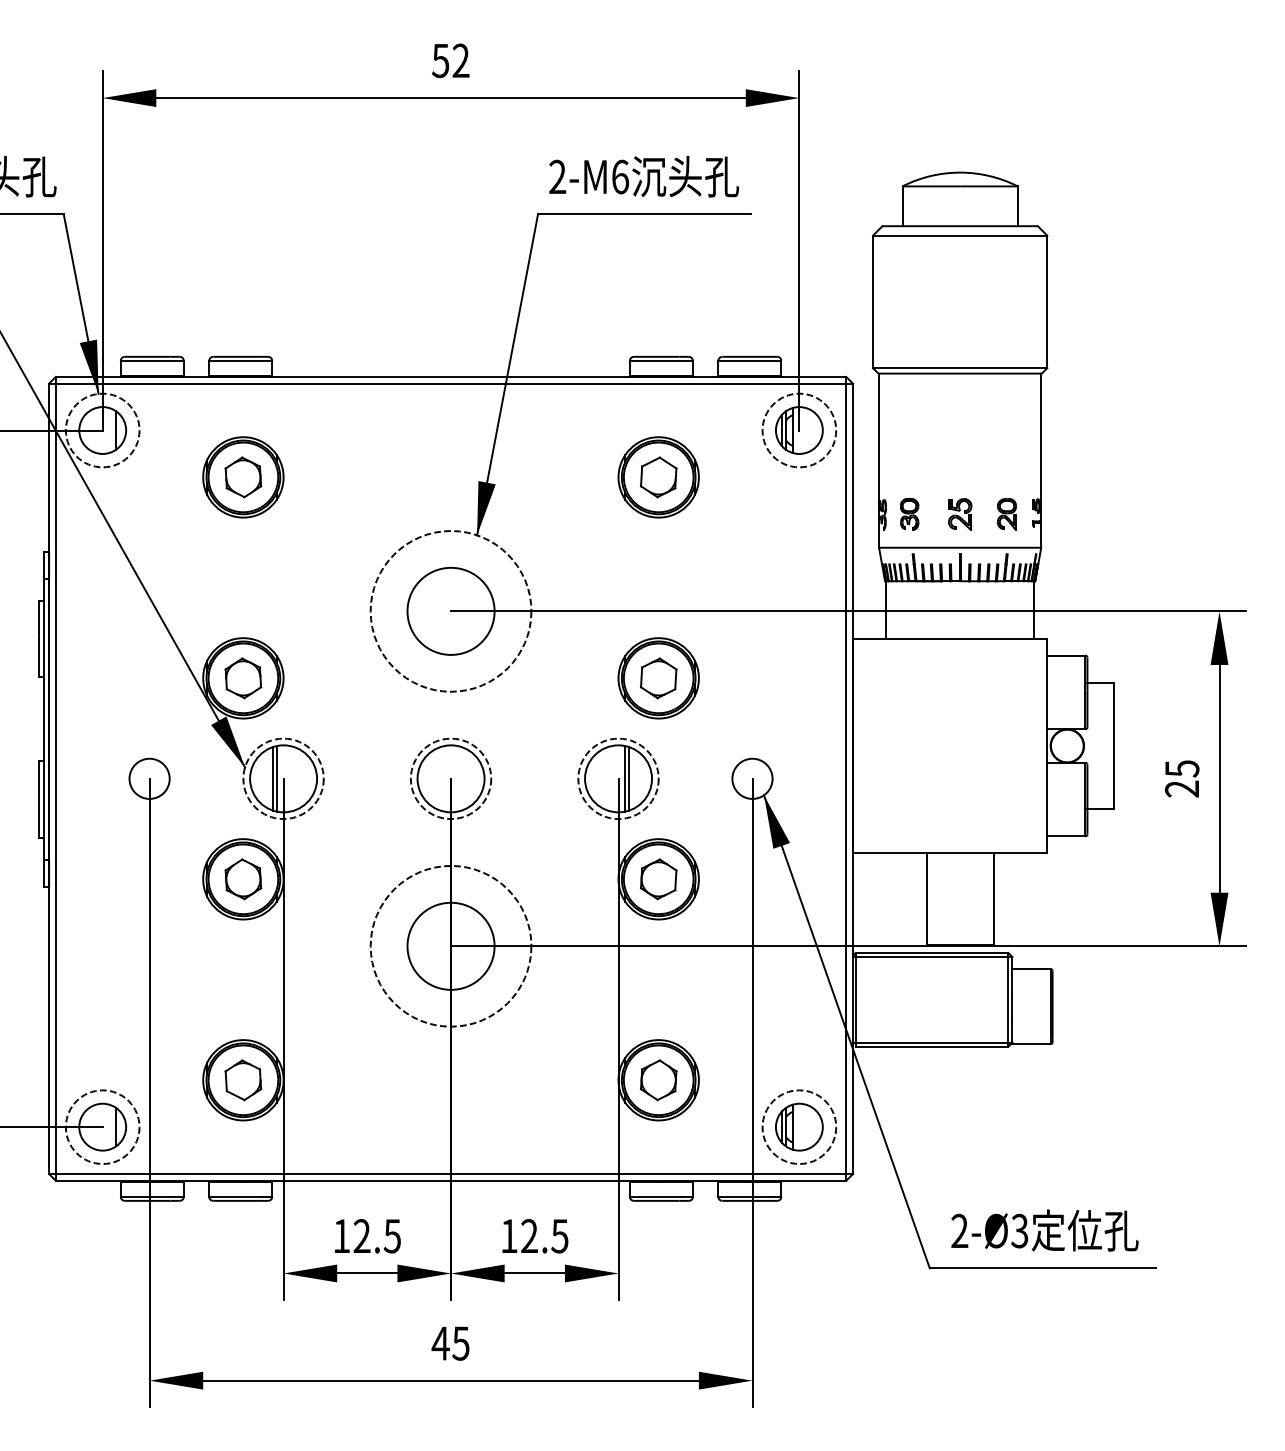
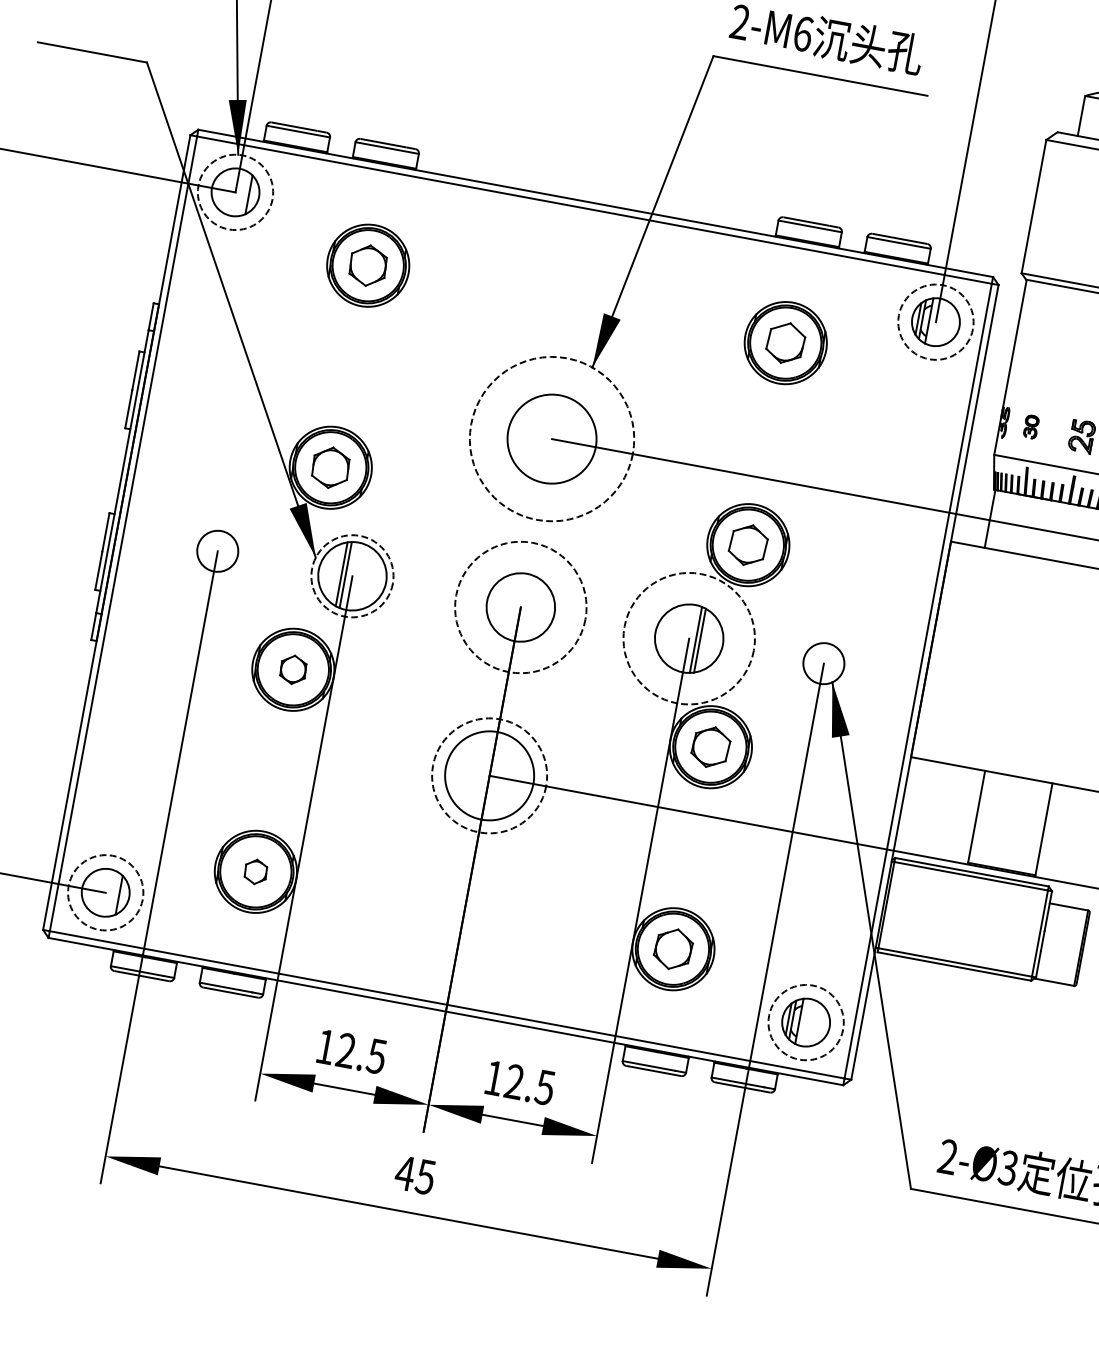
part: (909, 513) -> (1031, 426), size x0.7
circle: (450, 778) -> (520, 607), size x1.6
circle: (618, 778) -> (689, 638), size x1.6
part: (243, 879) -> (293, 670), size x0.7
circle: (450, 945) -> (489, 774), size x0.7
part: (243, 1080) -> (255, 872), size x0.6

